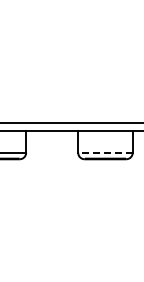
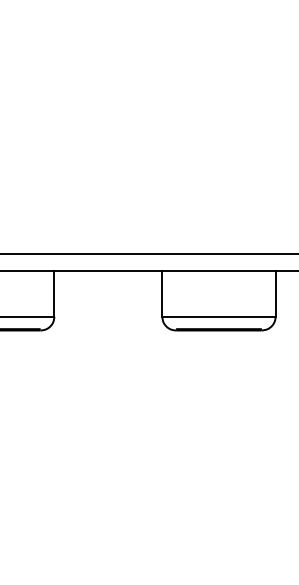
line: (104, 152) -> (216, 316), dashed -> solid

